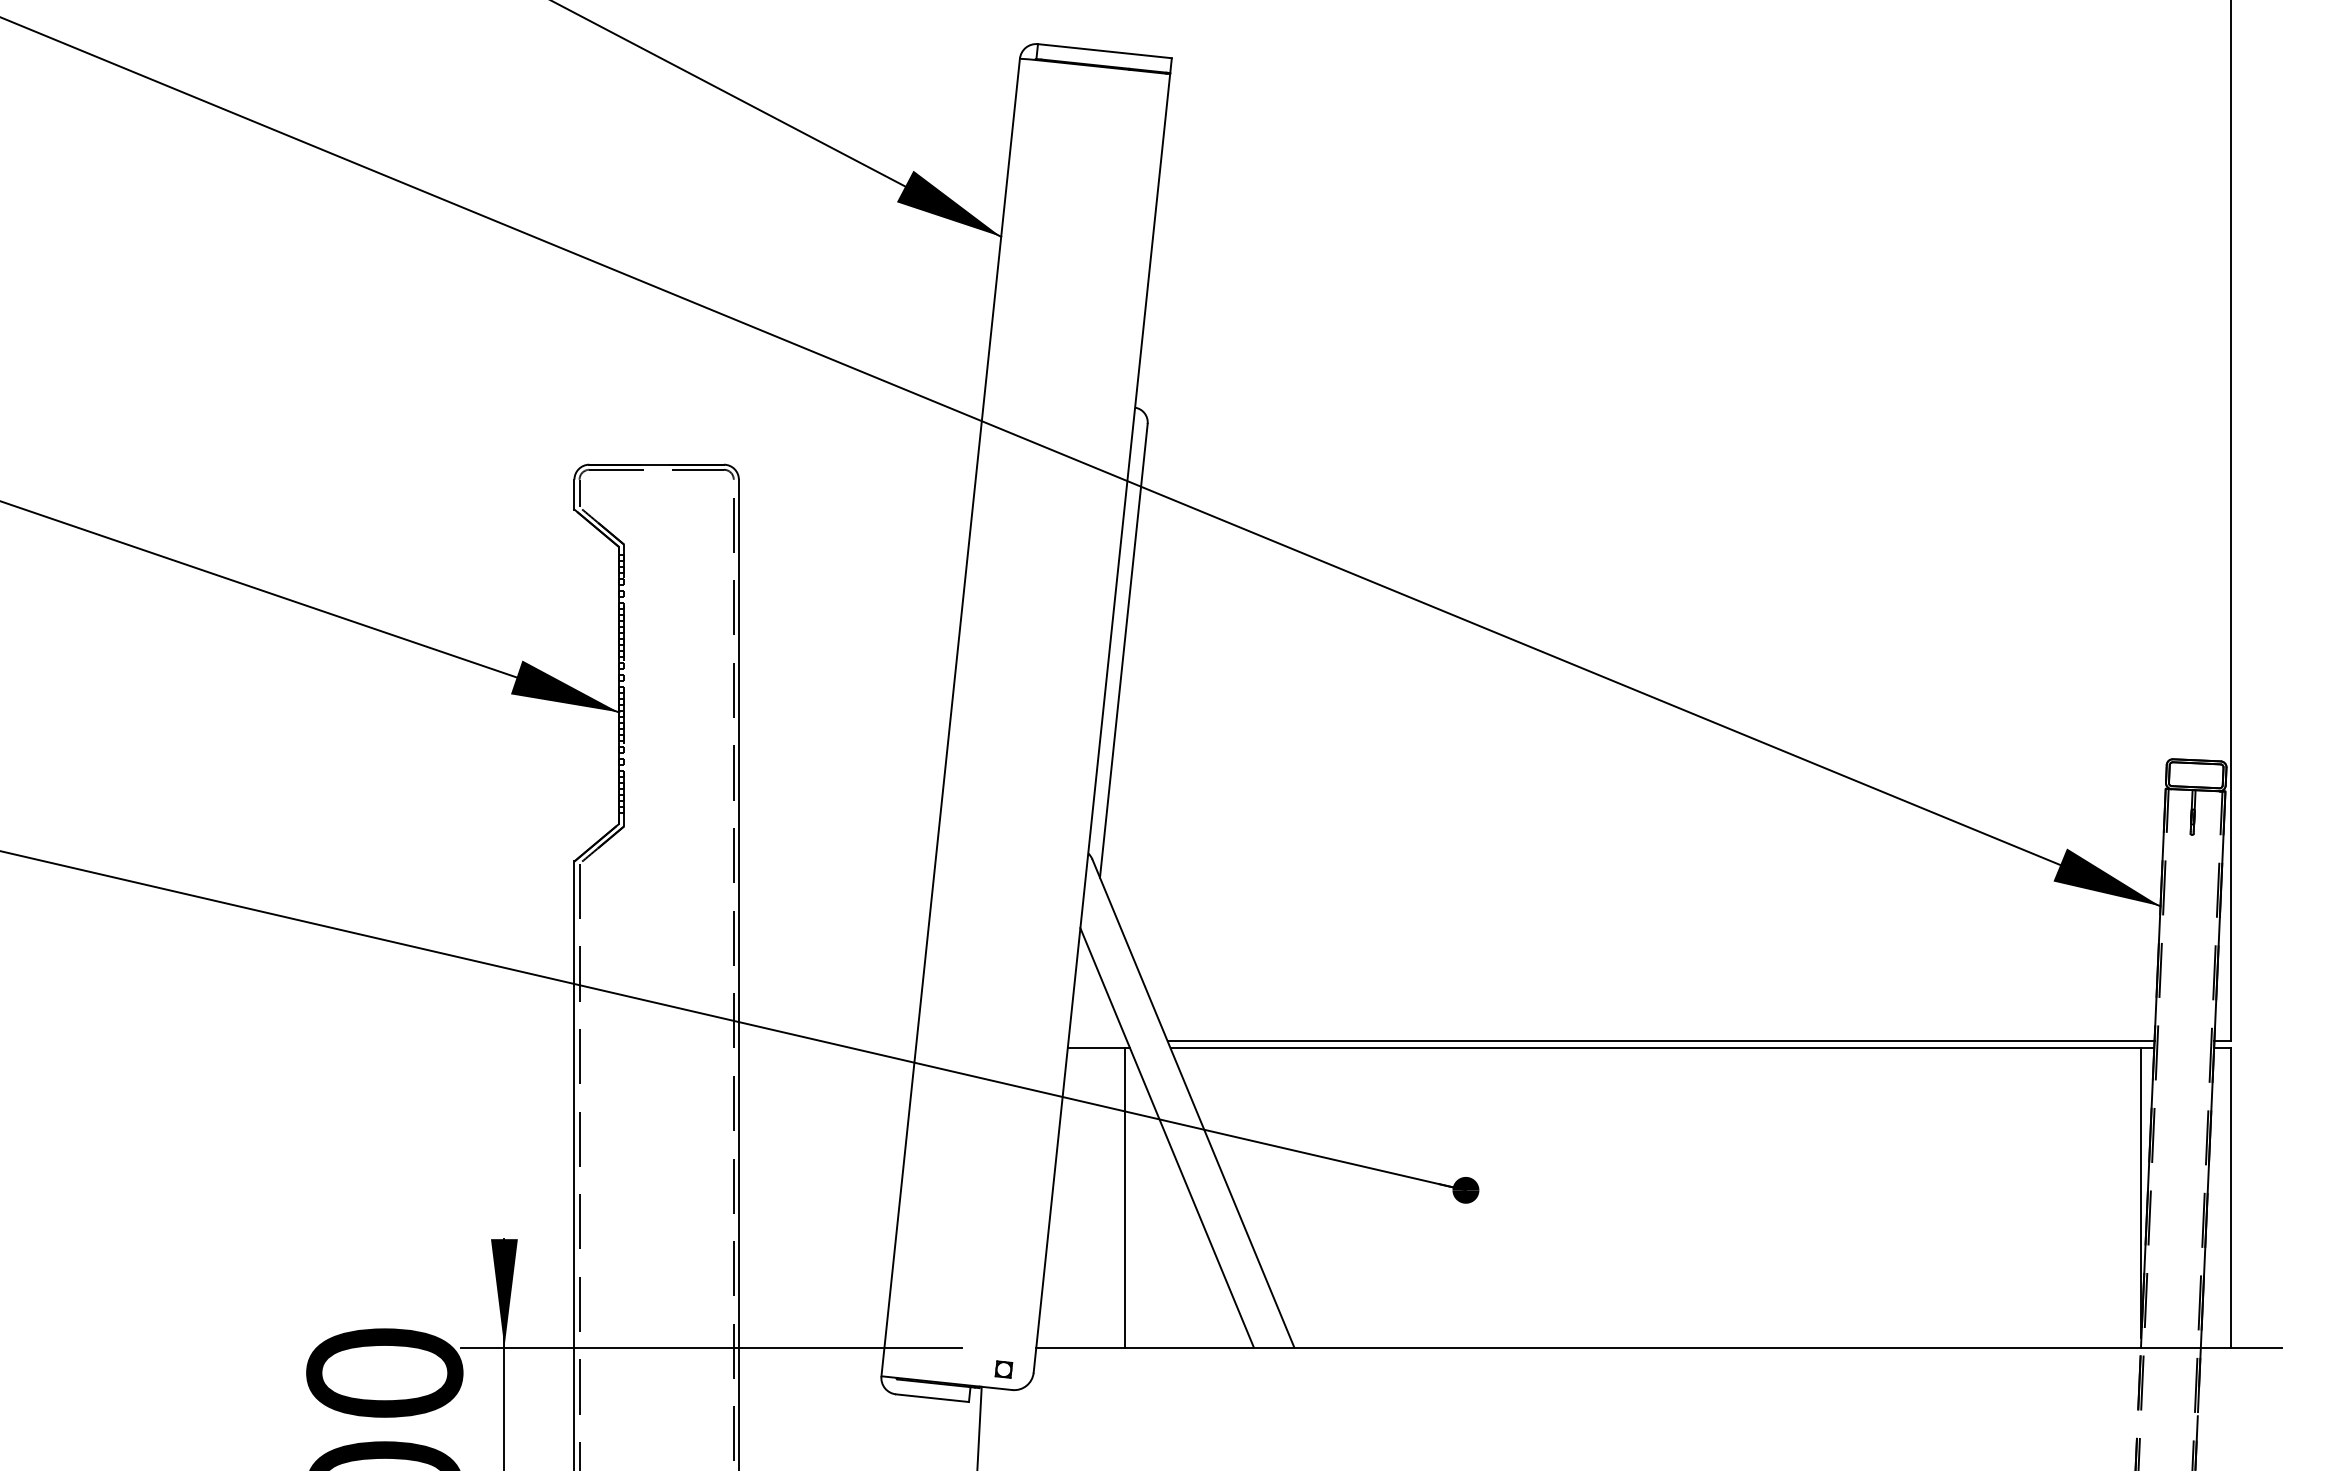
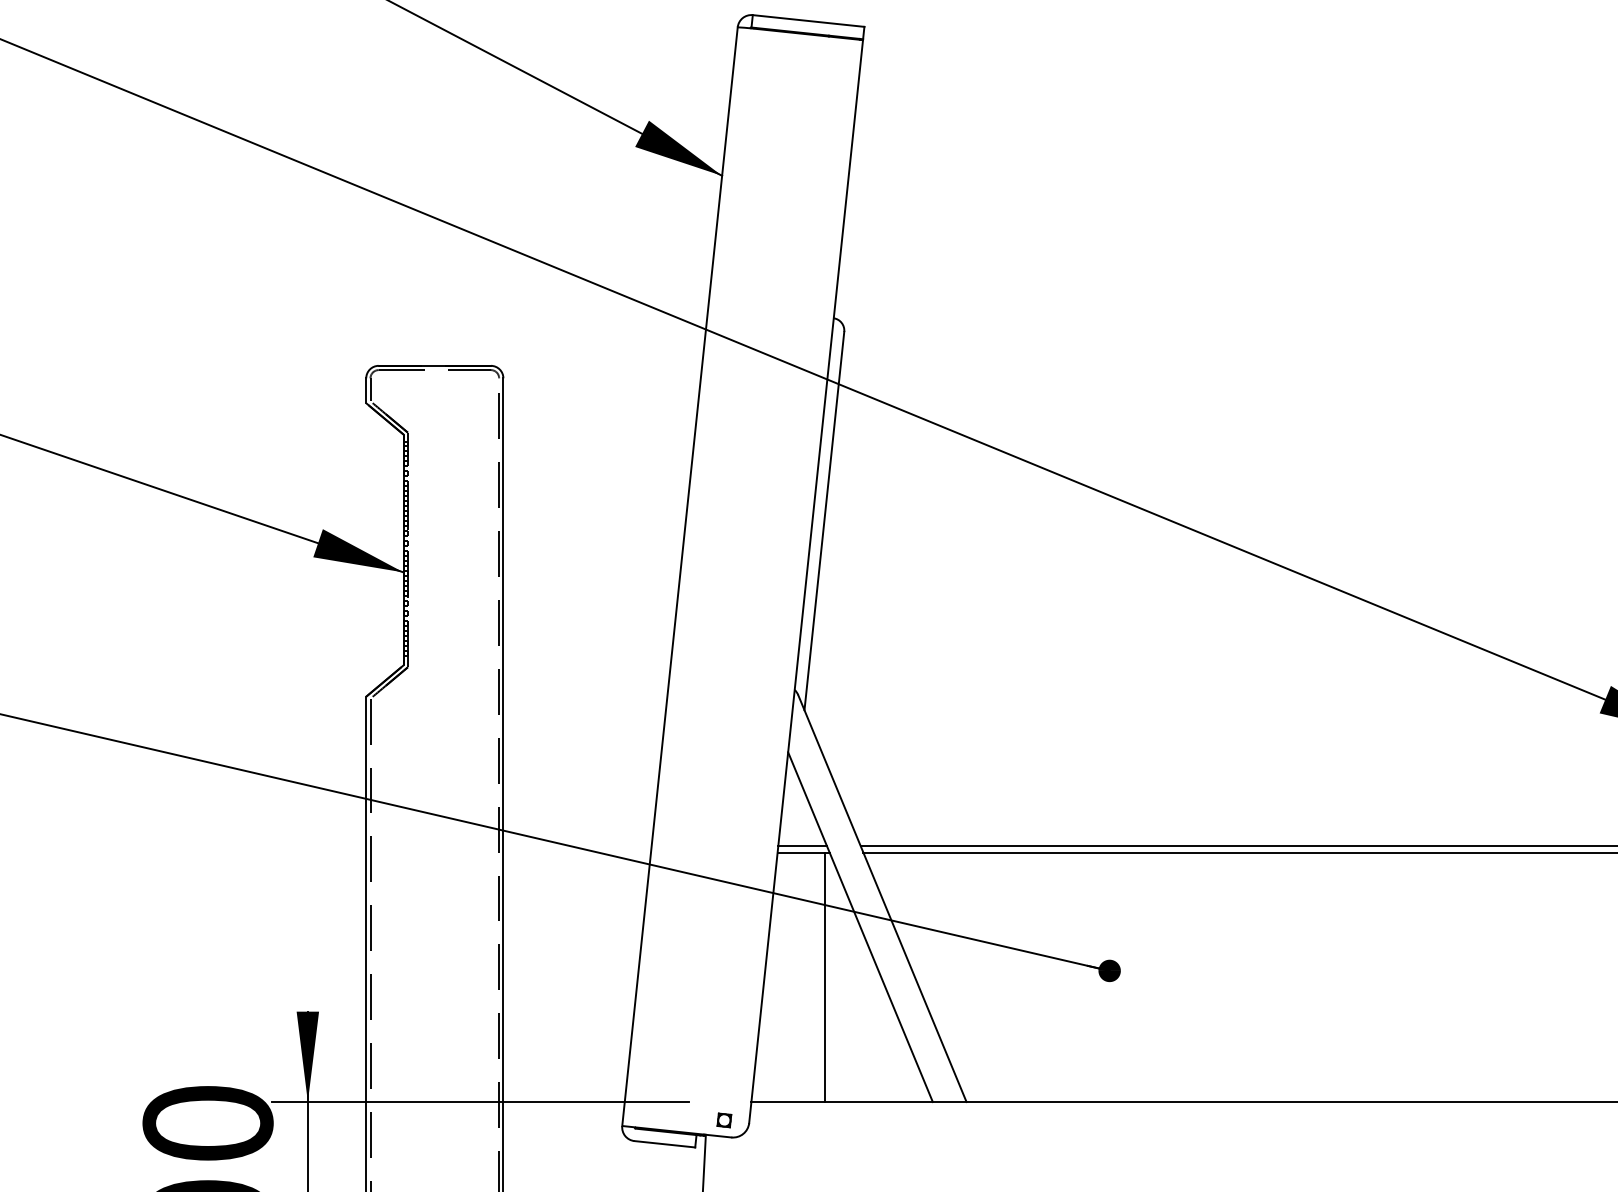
line: (1097, 1040) -> (802, 845), added

